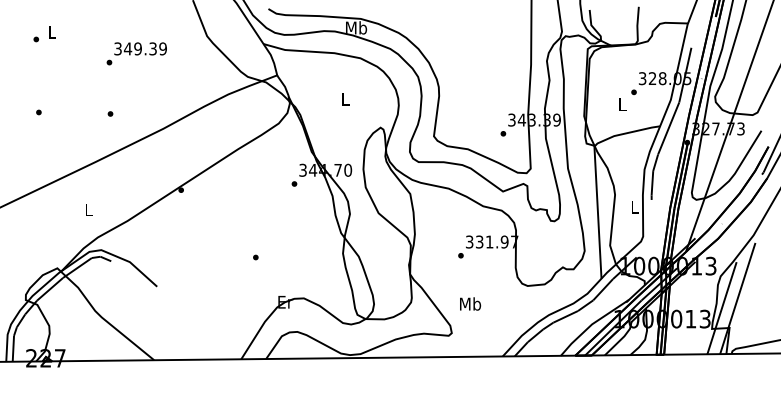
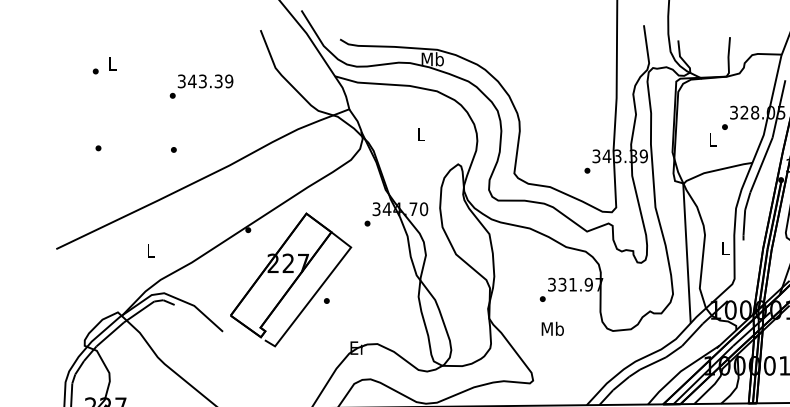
text: (137, 48) -> (202, 80), 349.39 -> 343.39
part: (221, 237) -> (290, 279), added
text: (470, 303) -> (552, 328), moved

